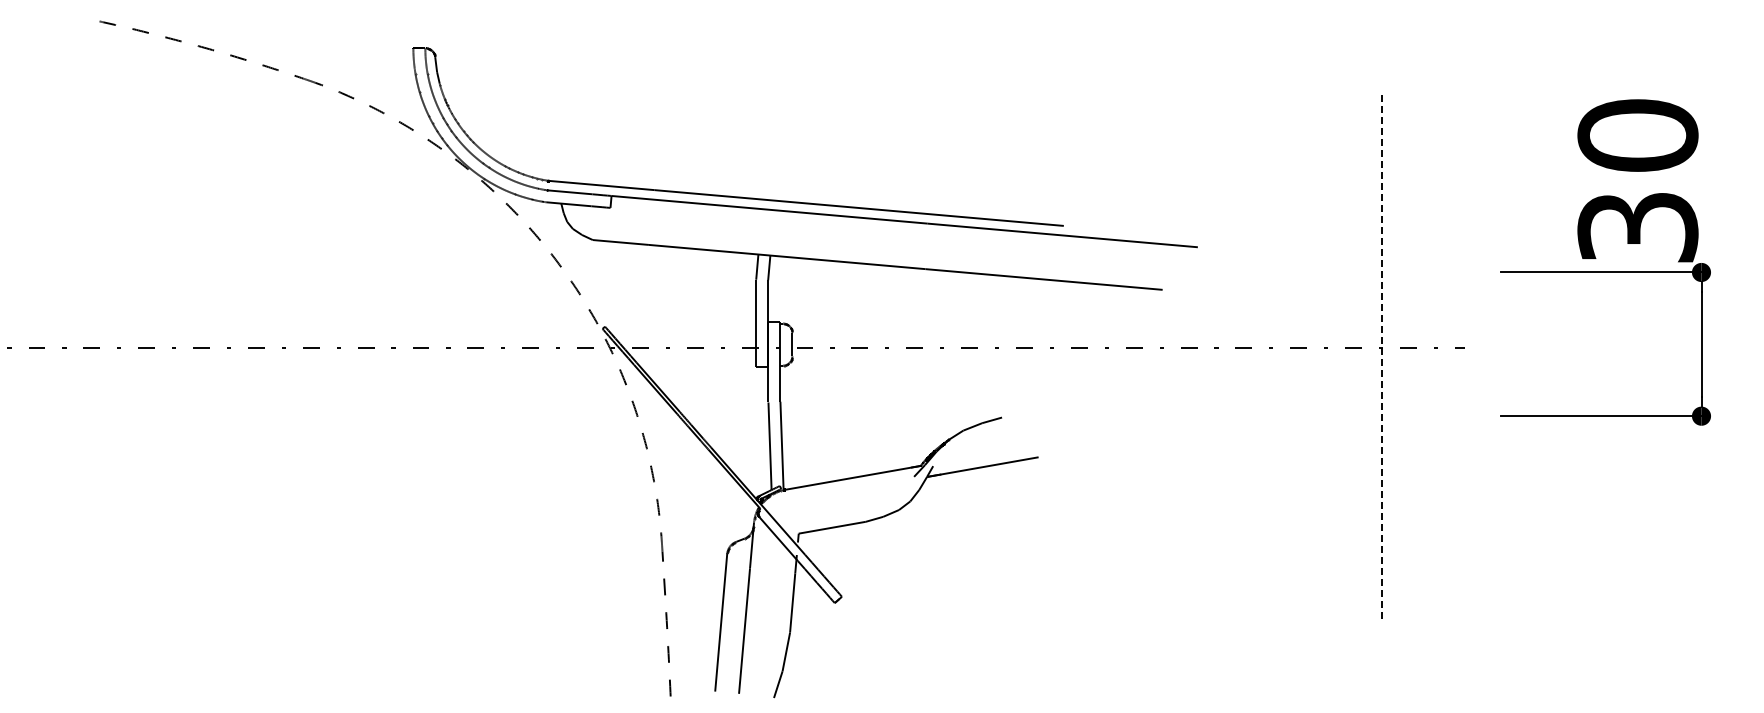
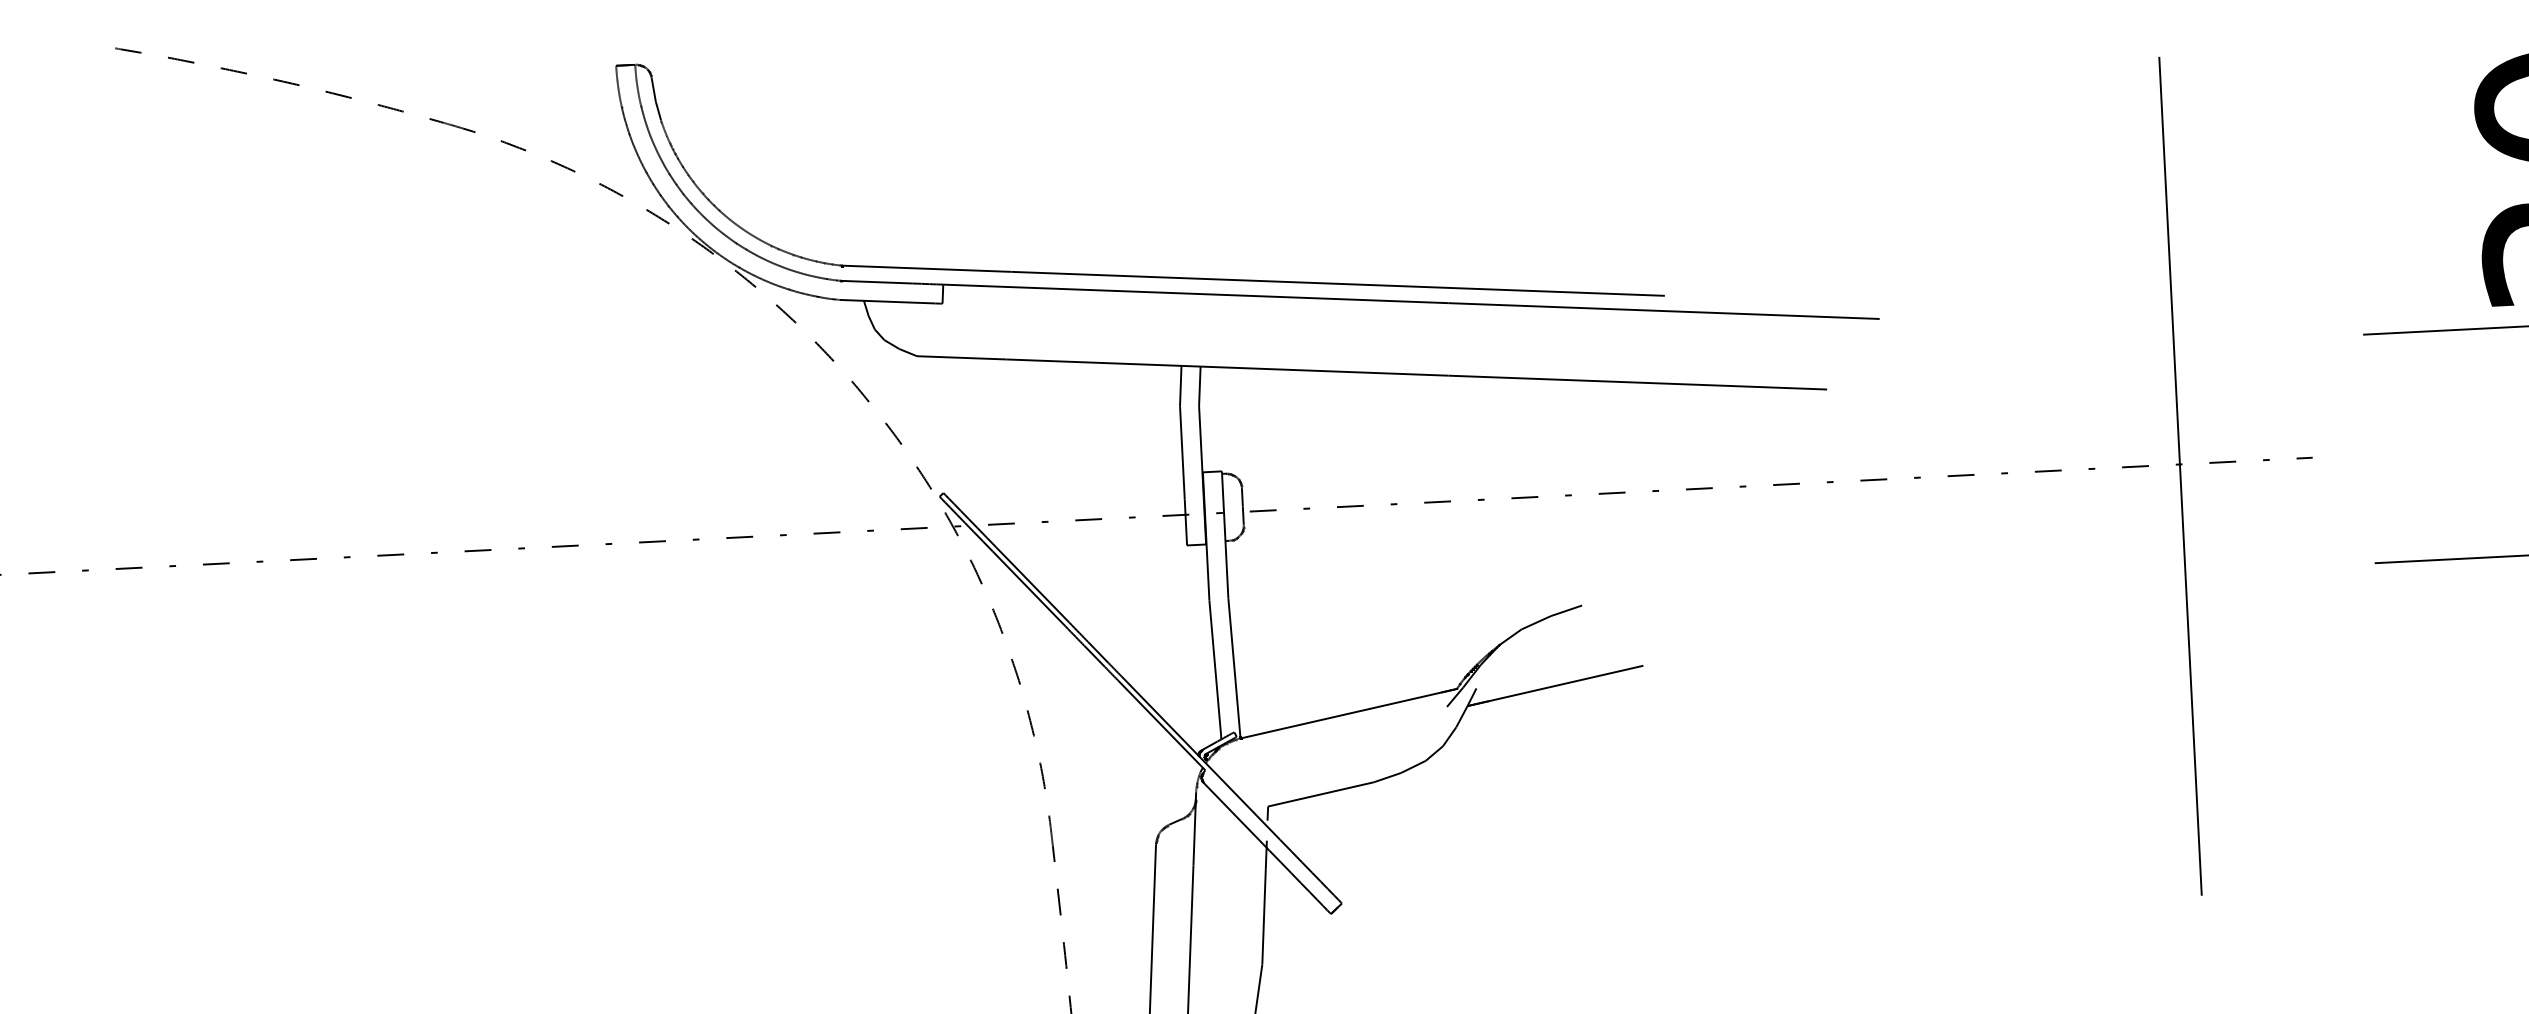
line: (1381, 355) -> (2180, 476), dashed -> solid

